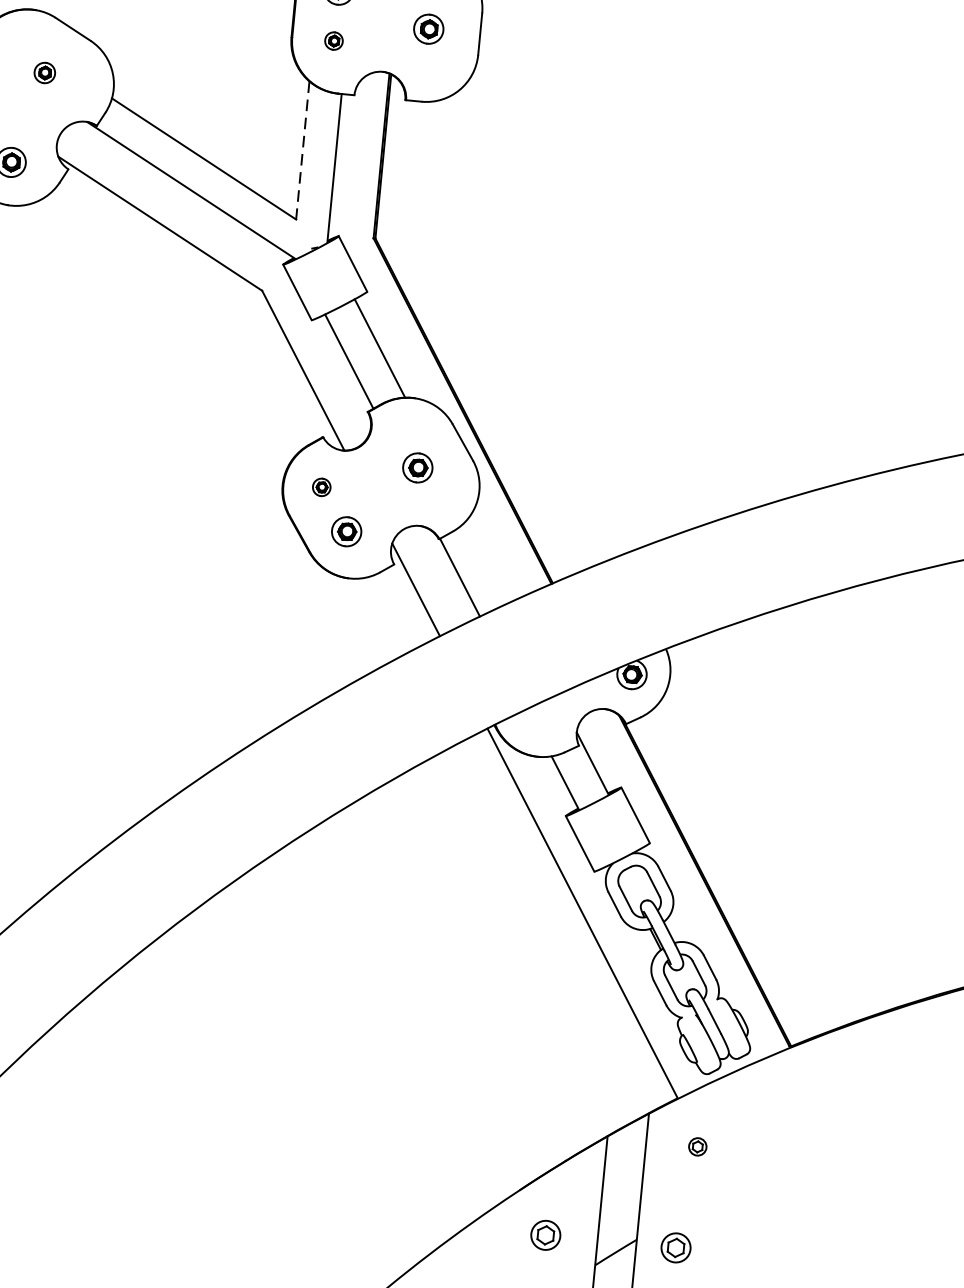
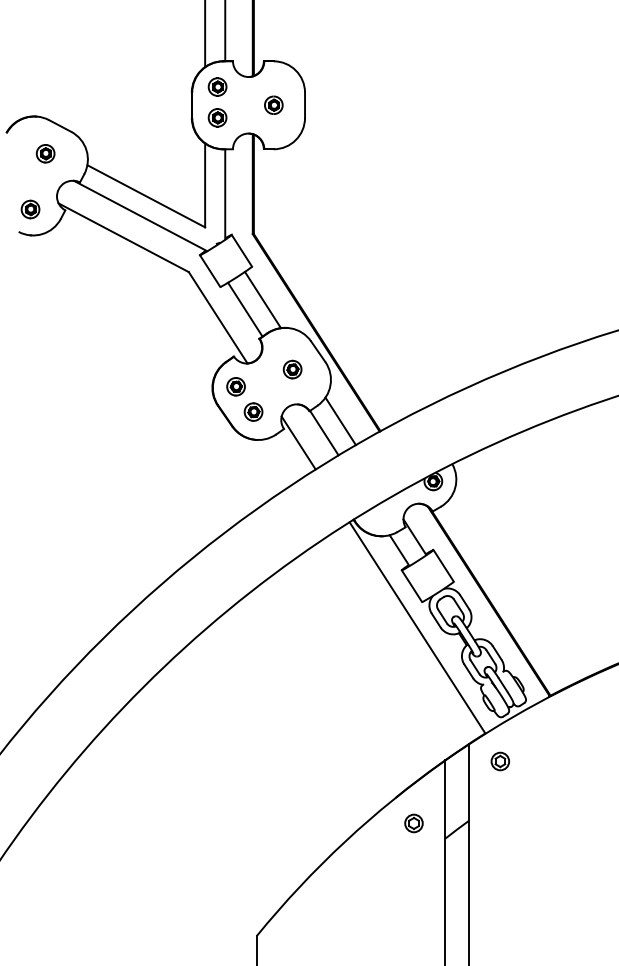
part: (333, 40) -> (217, 117), size x1.67
part: (44, 72) -> (45, 153), size x1.43
line: (303, 150) -> (205, 185), dashed -> solid
part: (320, 486) -> (235, 386), size x1.67
line: (488, 561) -> (340, 421), added
part: (696, 1146) -> (499, 761), size x1.67
part: (675, 1247) -> (492, 823), removed

